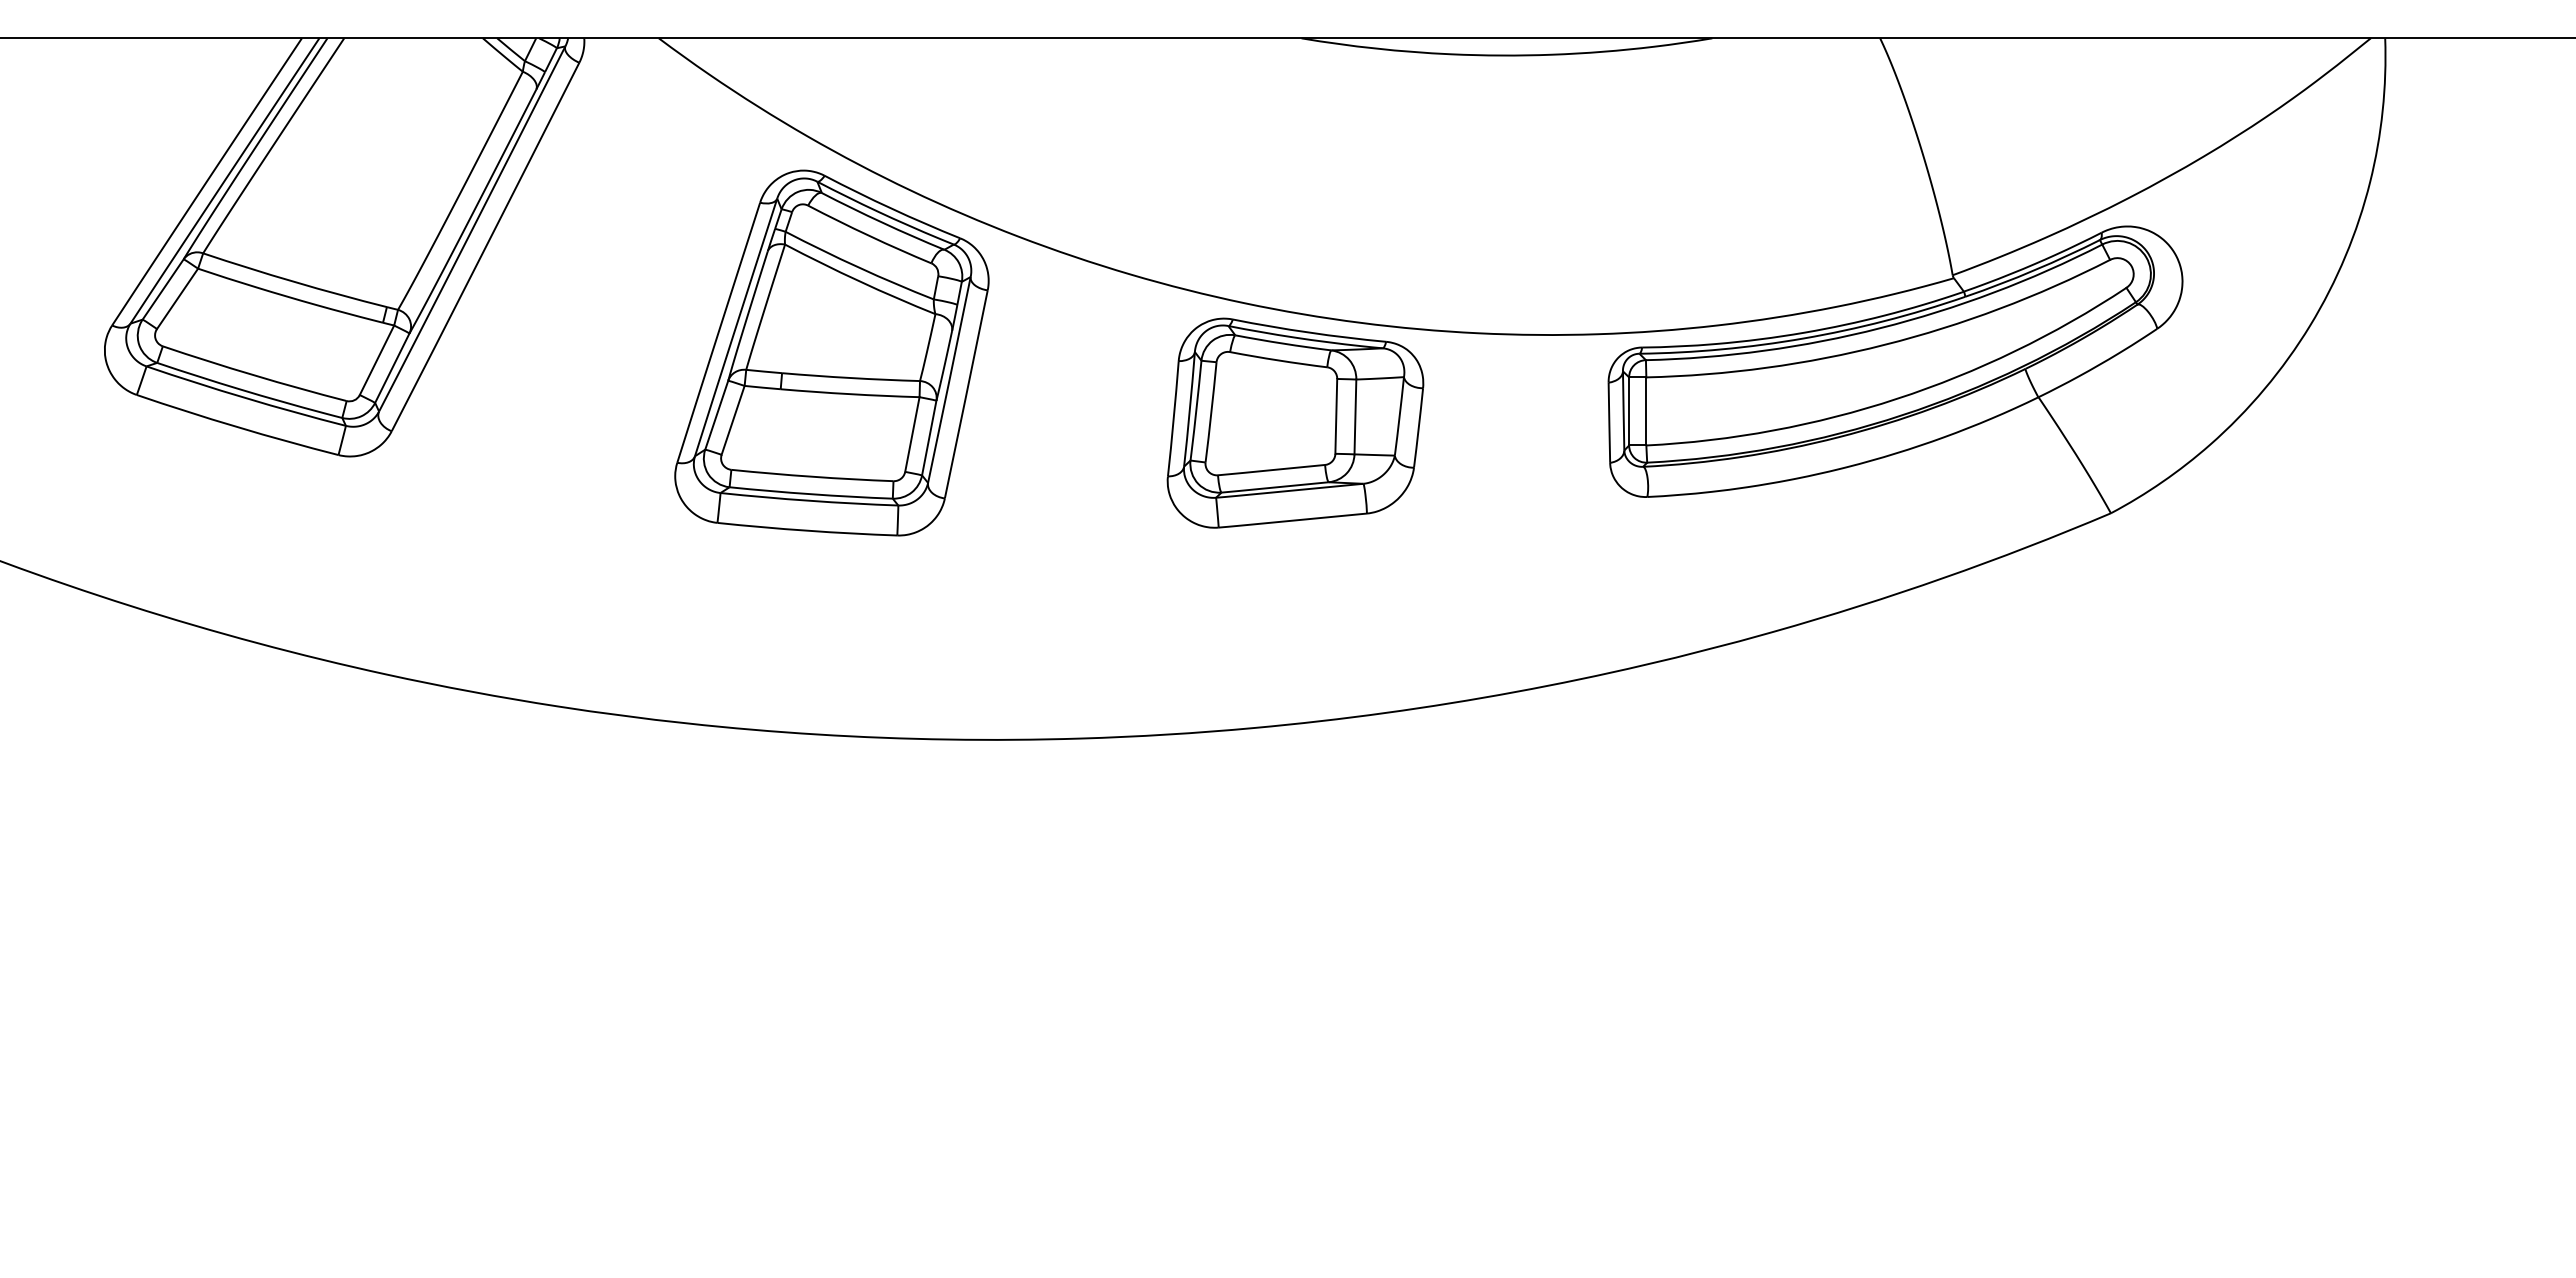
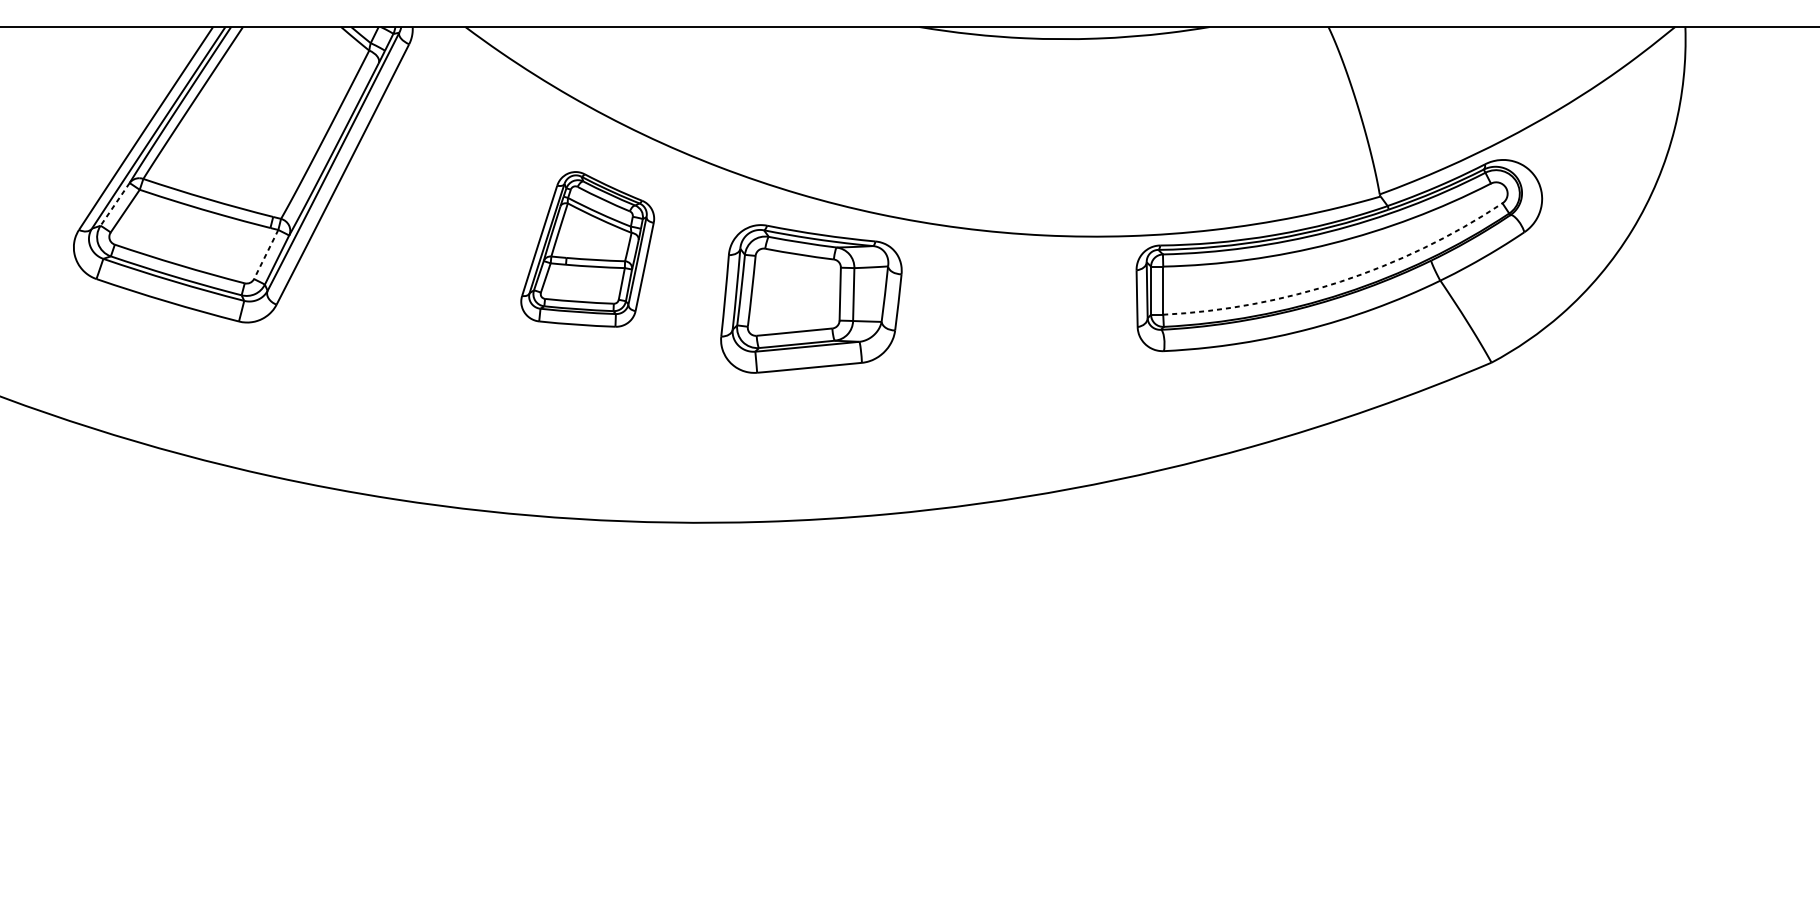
line: (162, 289) -> (114, 204), solid -> dashed
part: (831, 352) -> (587, 249), size x0.6
line: (377, 360) -> (266, 254), solid -> dashed
arc: (1896, 398) -> (1340, 281), solid -> dashed
part: (1295, 422) -> (811, 298), moved

